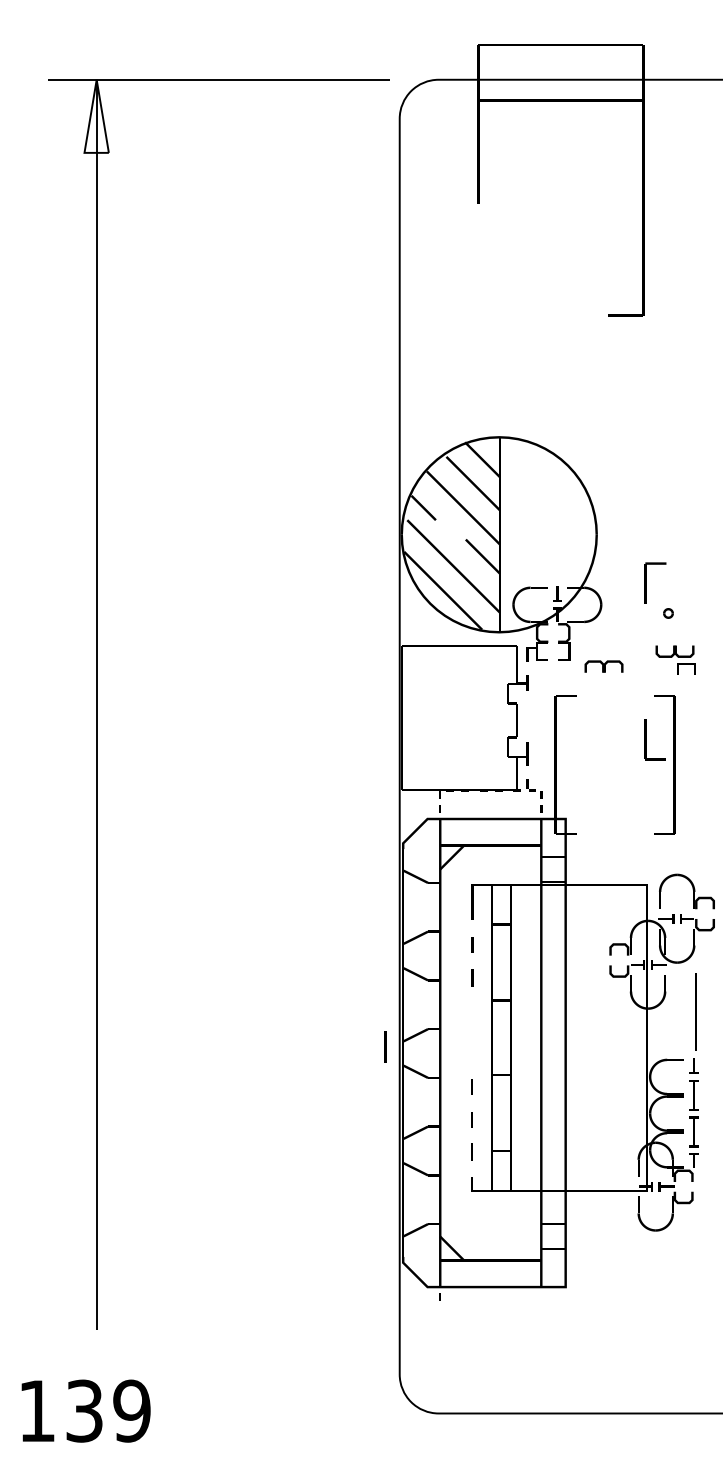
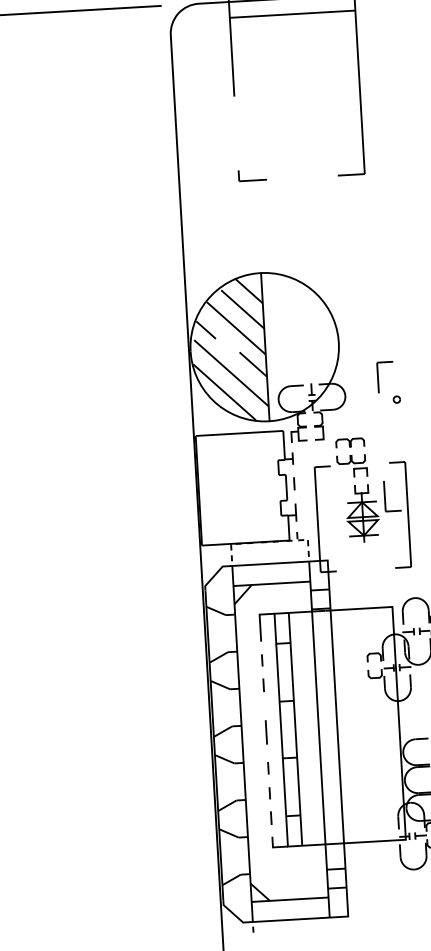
part: (495, 308) -> (251, 175), added
part: (675, 659) -> (351, 465), moved
line: (527, 715) -> (294, 483), added
part: (615, 760) -> (363, 513), added
line: (385, 1046) -> (266, 732), moved

